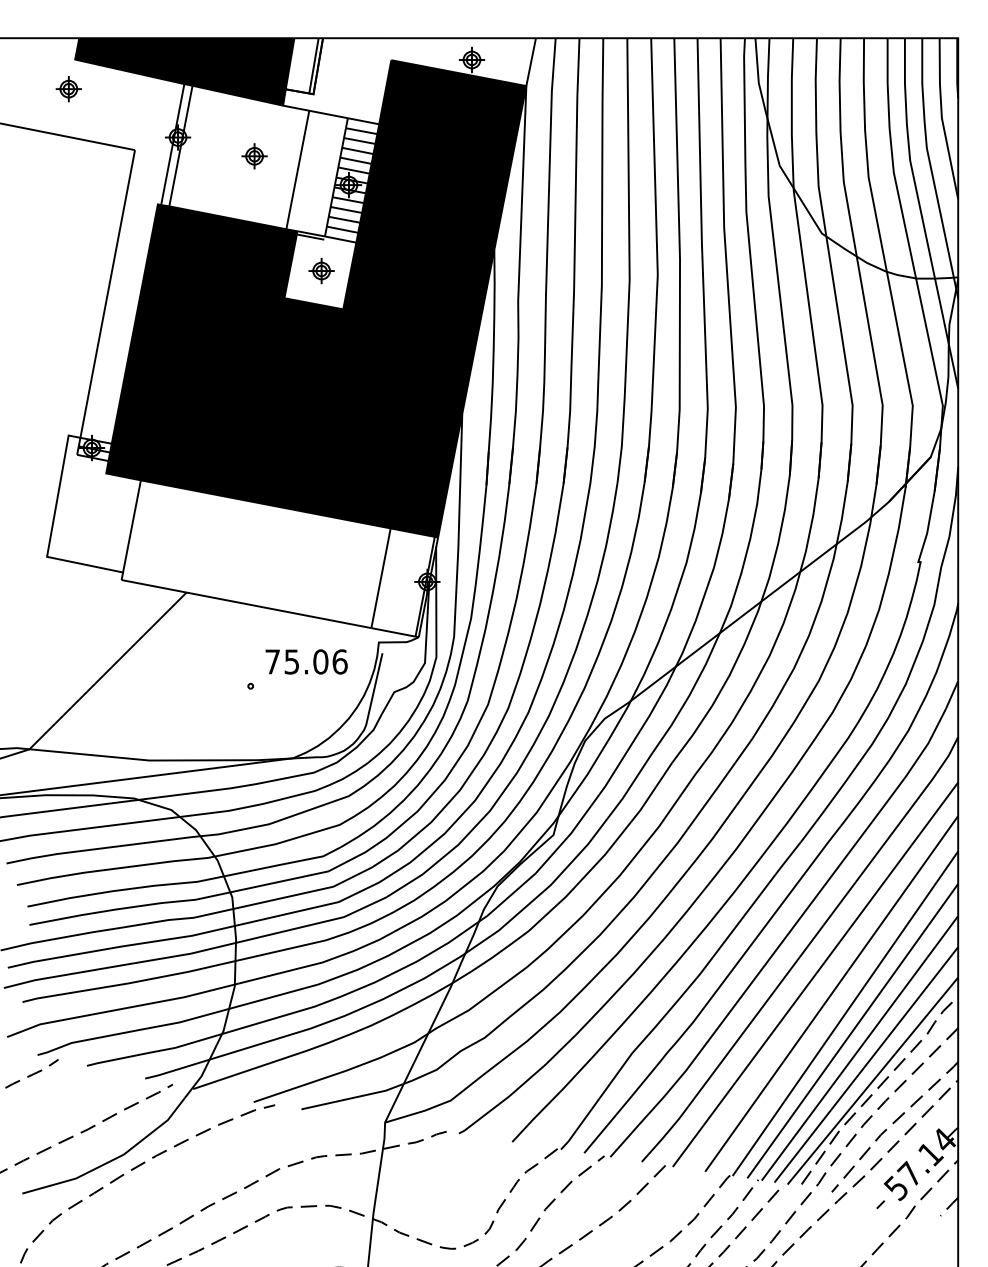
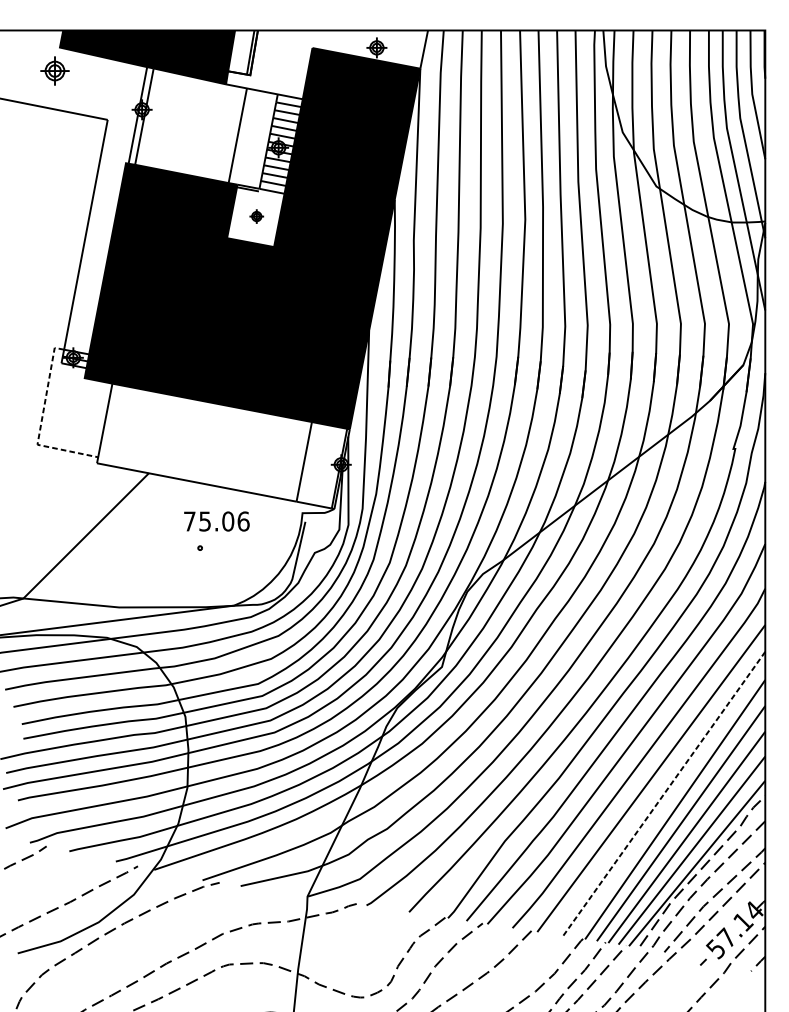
part: (68, 89) -> (54, 71), size x1.4
part: (254, 156) -> (203, 124), removed
part: (321, 271) -> (256, 216), size x0.7
line: (52, 528) -> (41, 422), solid -> dashed
text: (306, 661) -> (216, 521), moved
line: (831, 994) -> (664, 794), solid -> dashed

